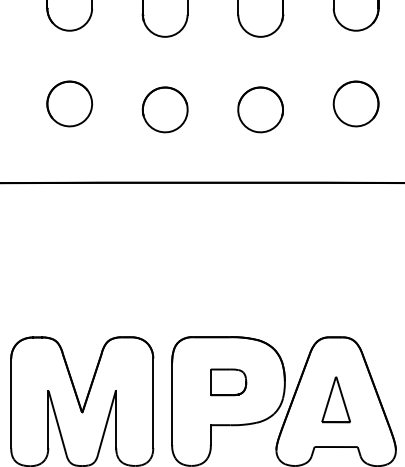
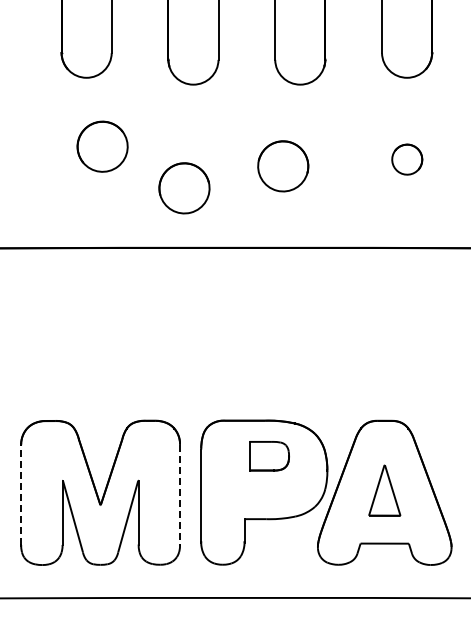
part: (69, 103) -> (102, 146), moved
part: (356, 103) -> (407, 159), size x0.6
part: (165, 110) -> (184, 188), moved
part: (260, 110) -> (283, 166), moved
part: (228, 382) -> (269, 456), moved
line: (153, 403) -> (180, 494), solid -> dashed
line: (11, 404) -> (21, 495), solid -> dashed

